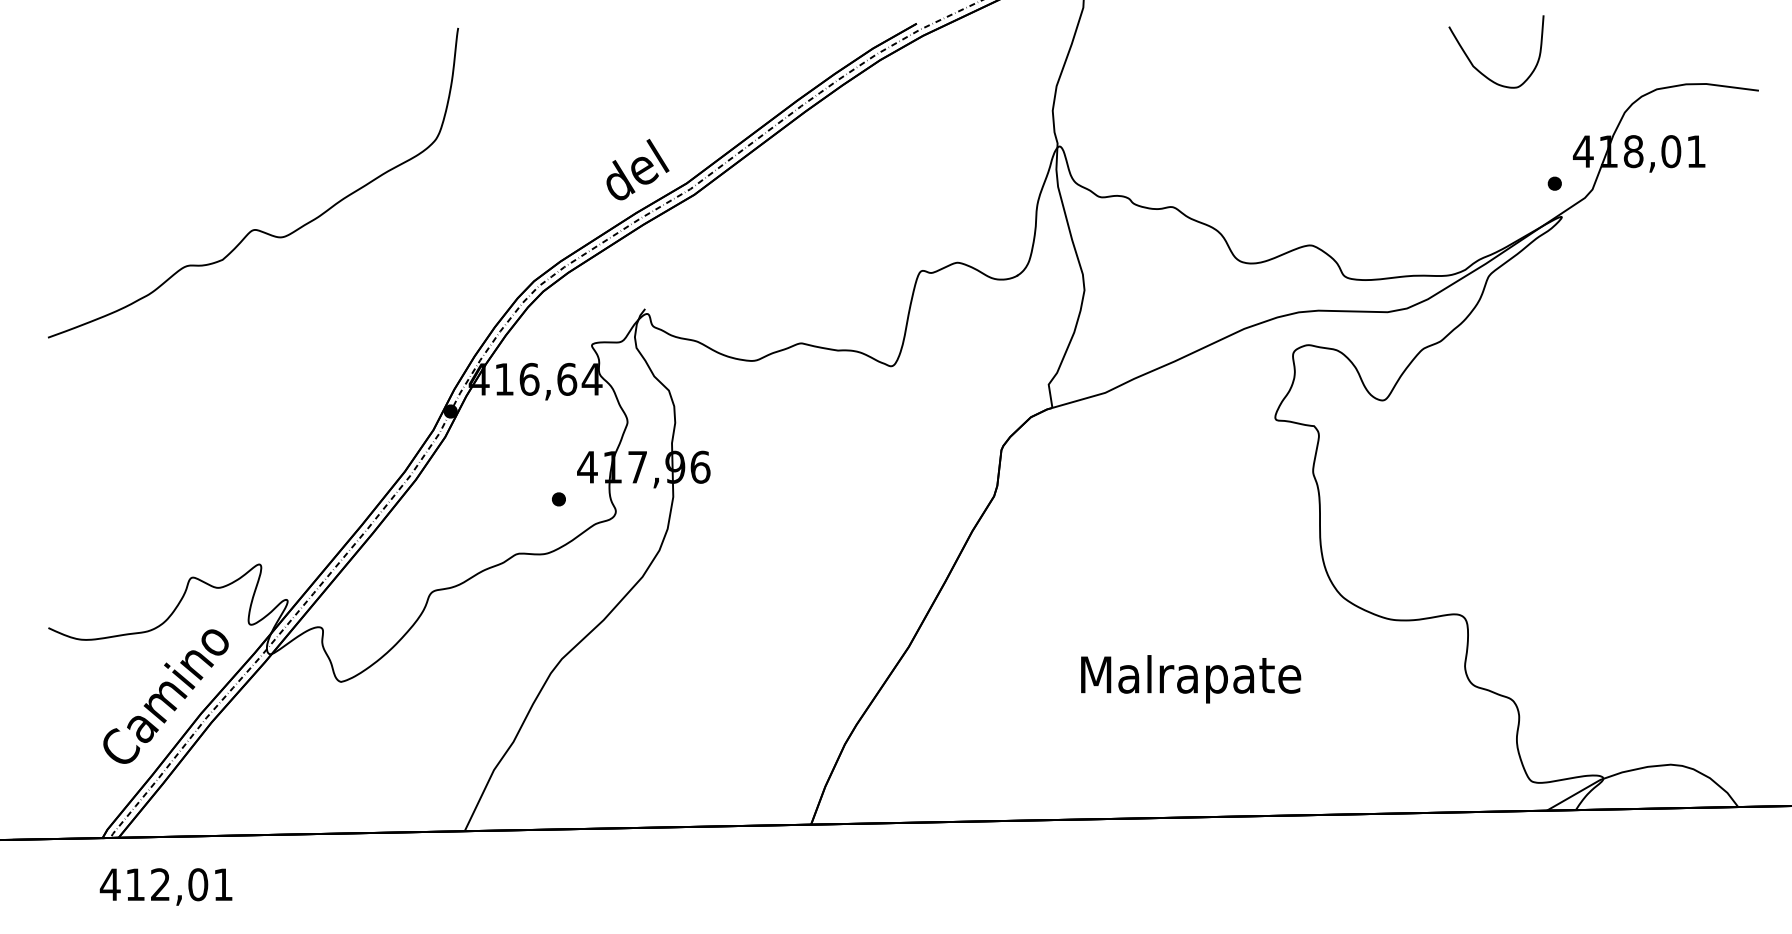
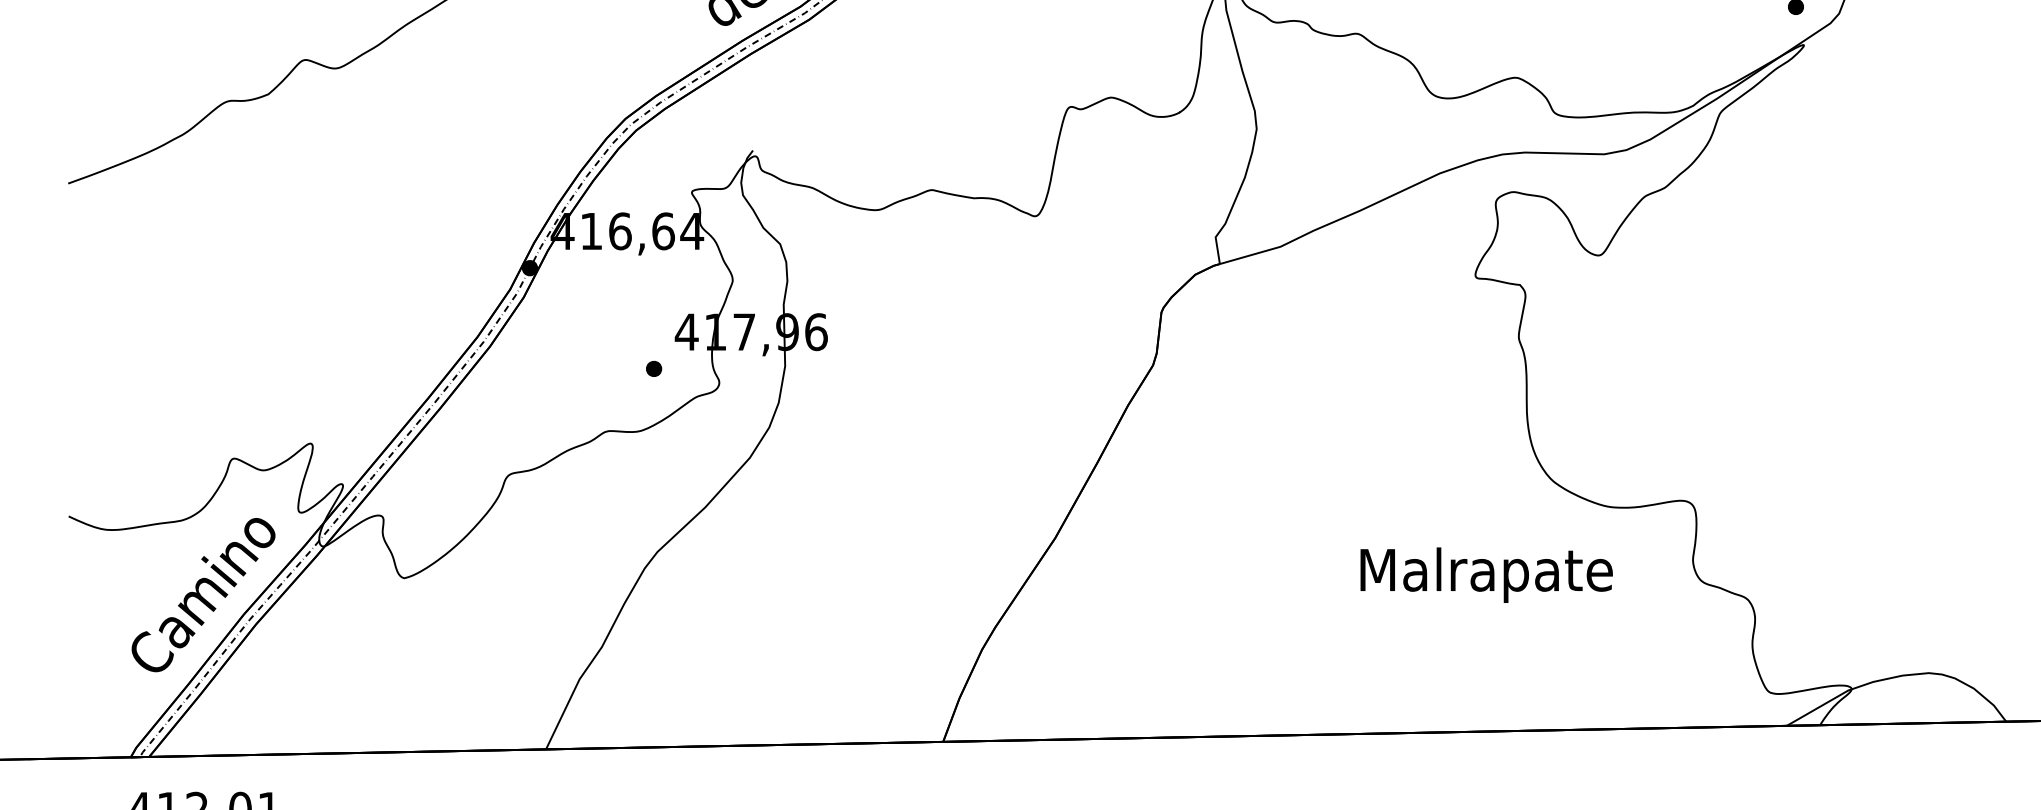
text: (1191, 679) -> (1487, 575), moved

